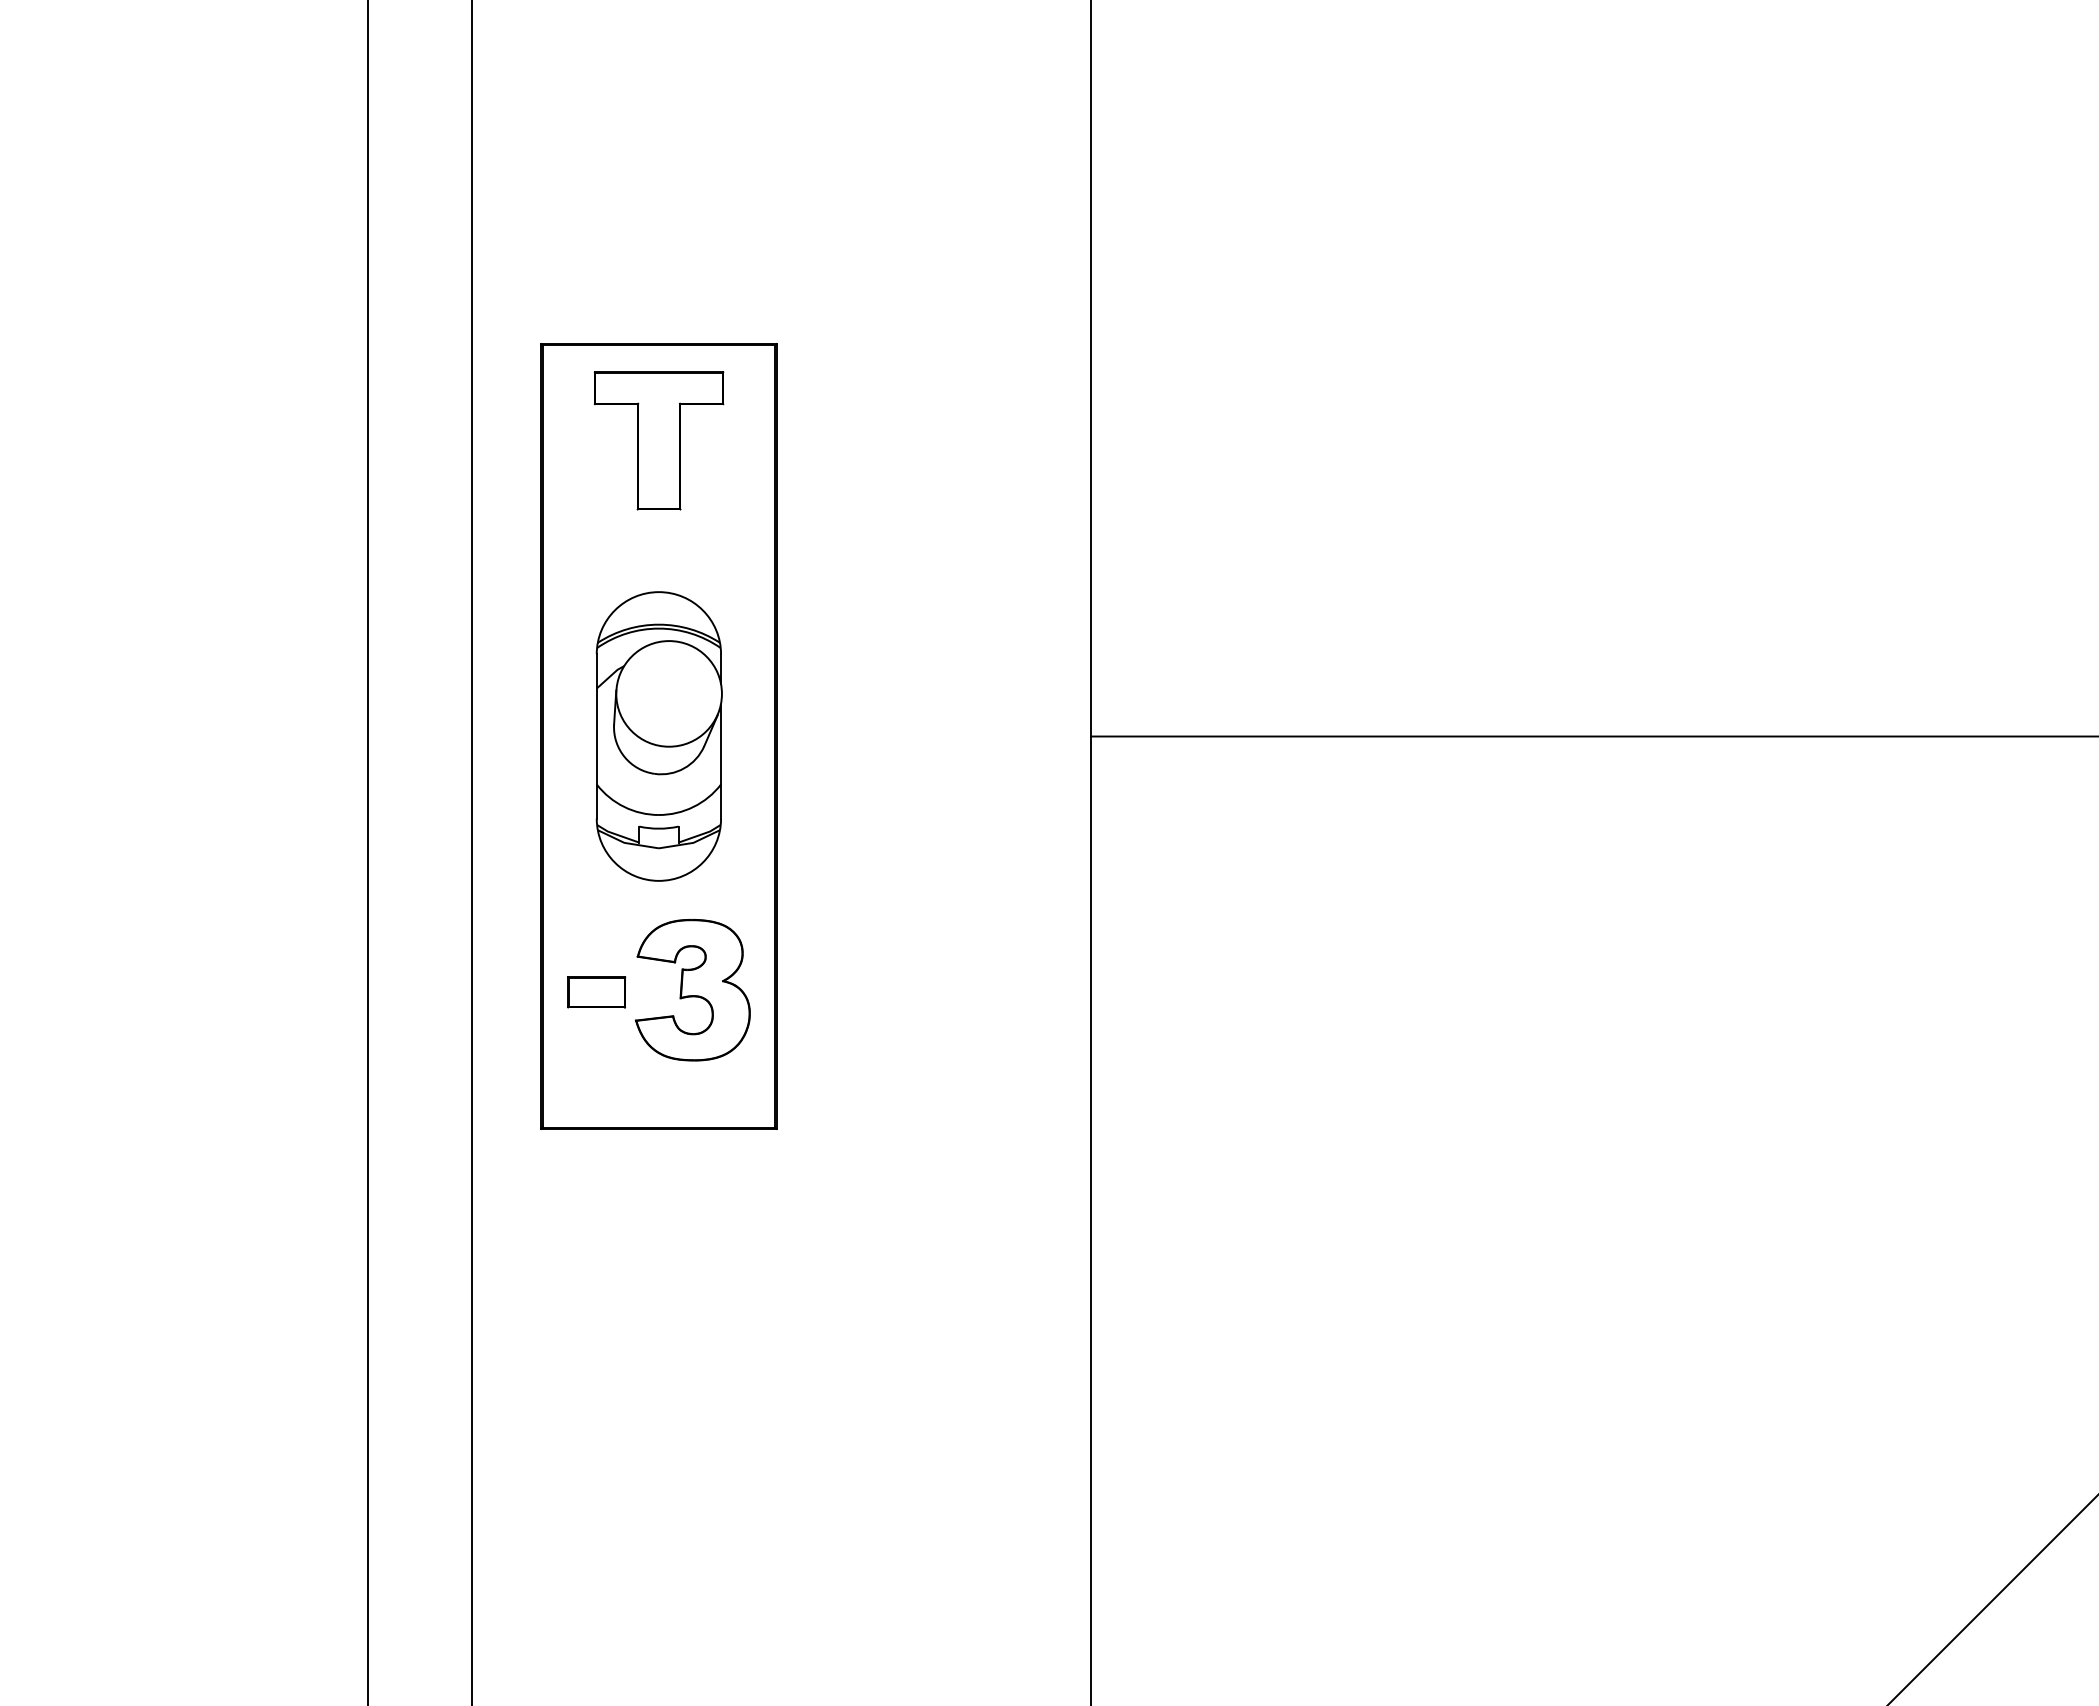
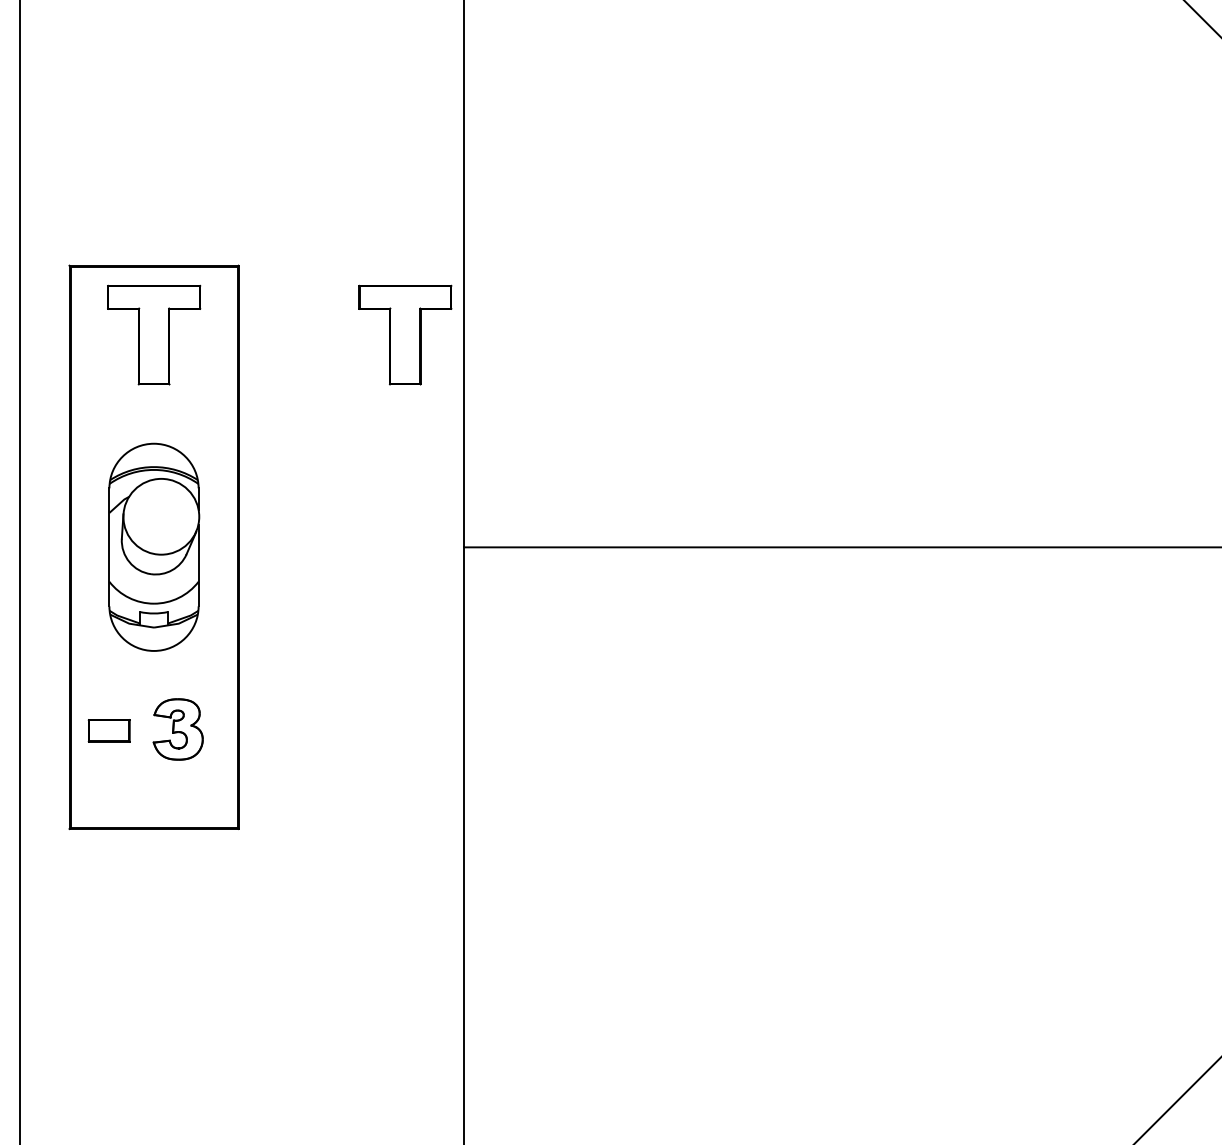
part: (1008, 440) -> (404, 334), added
part: (692, 990) -> (178, 729), size x0.6

